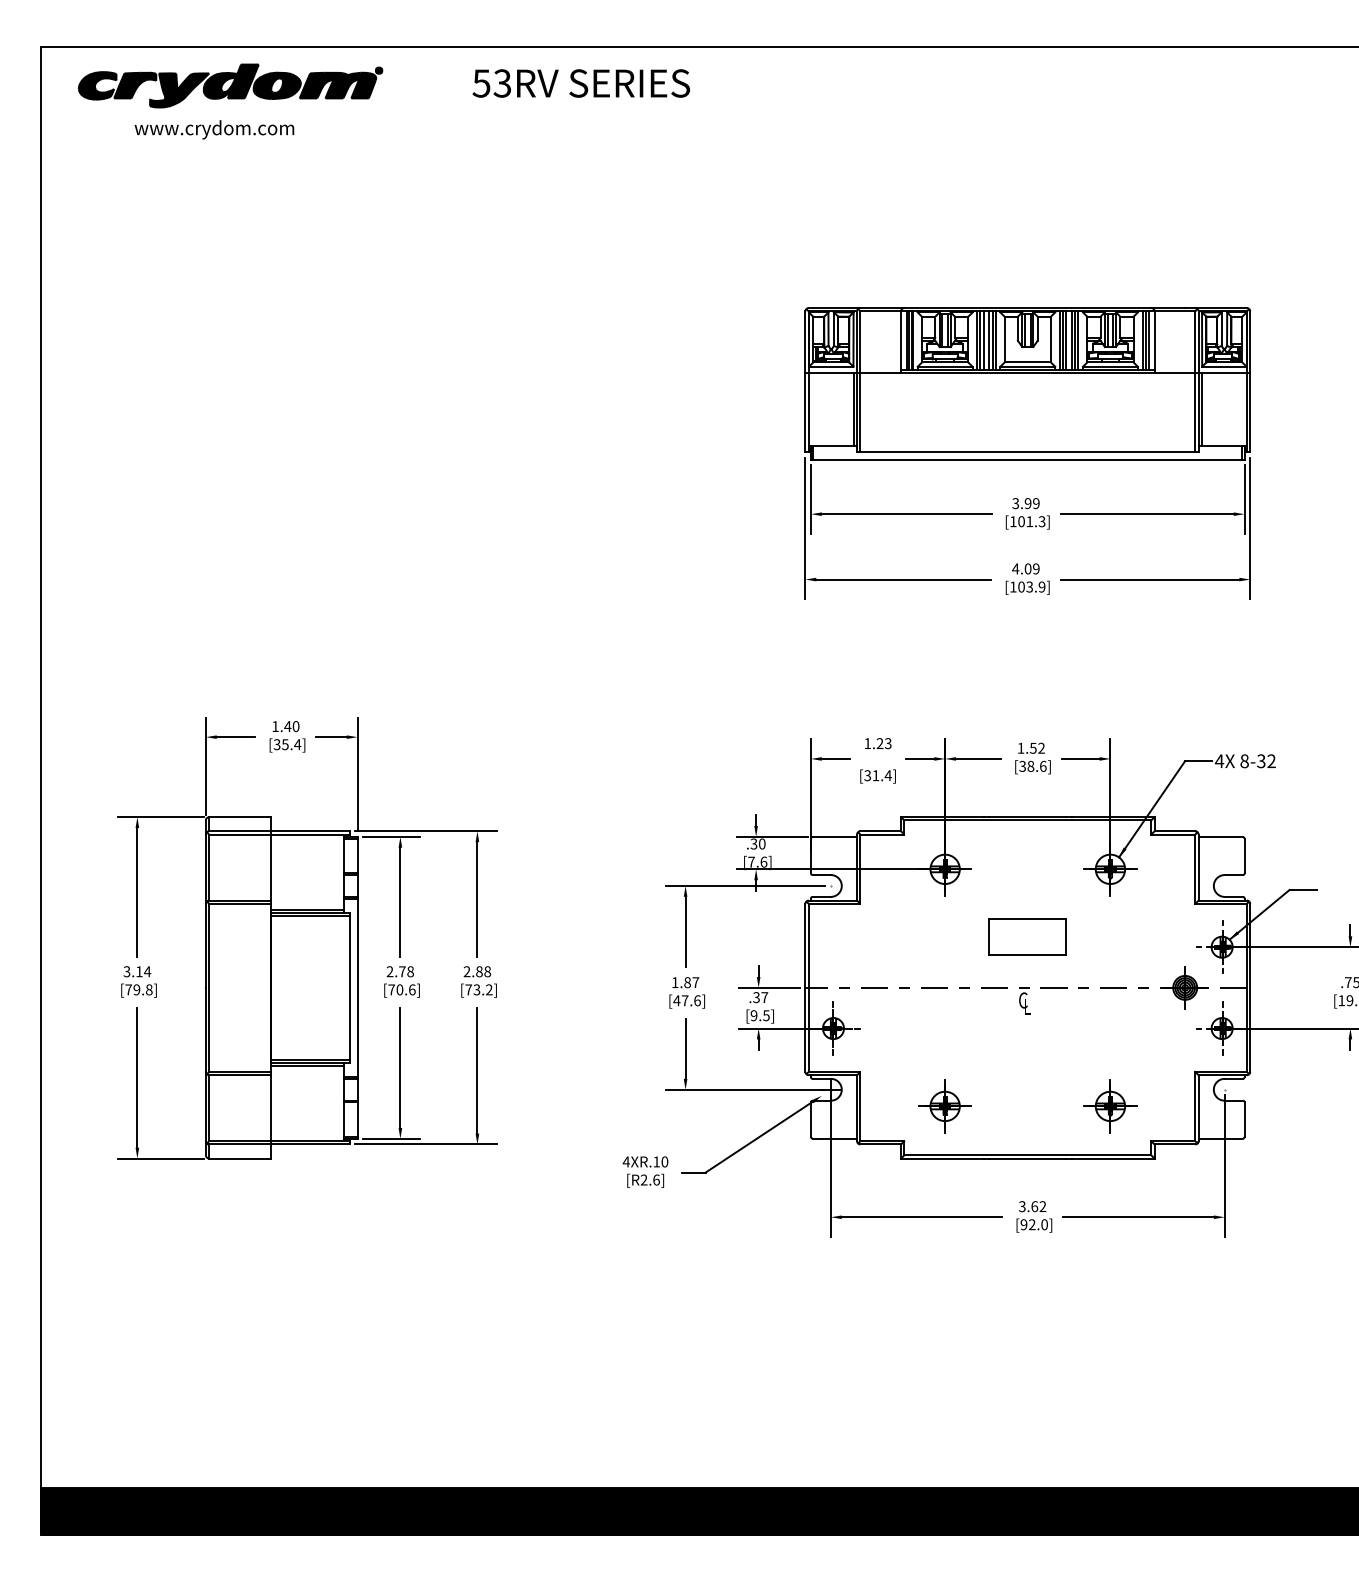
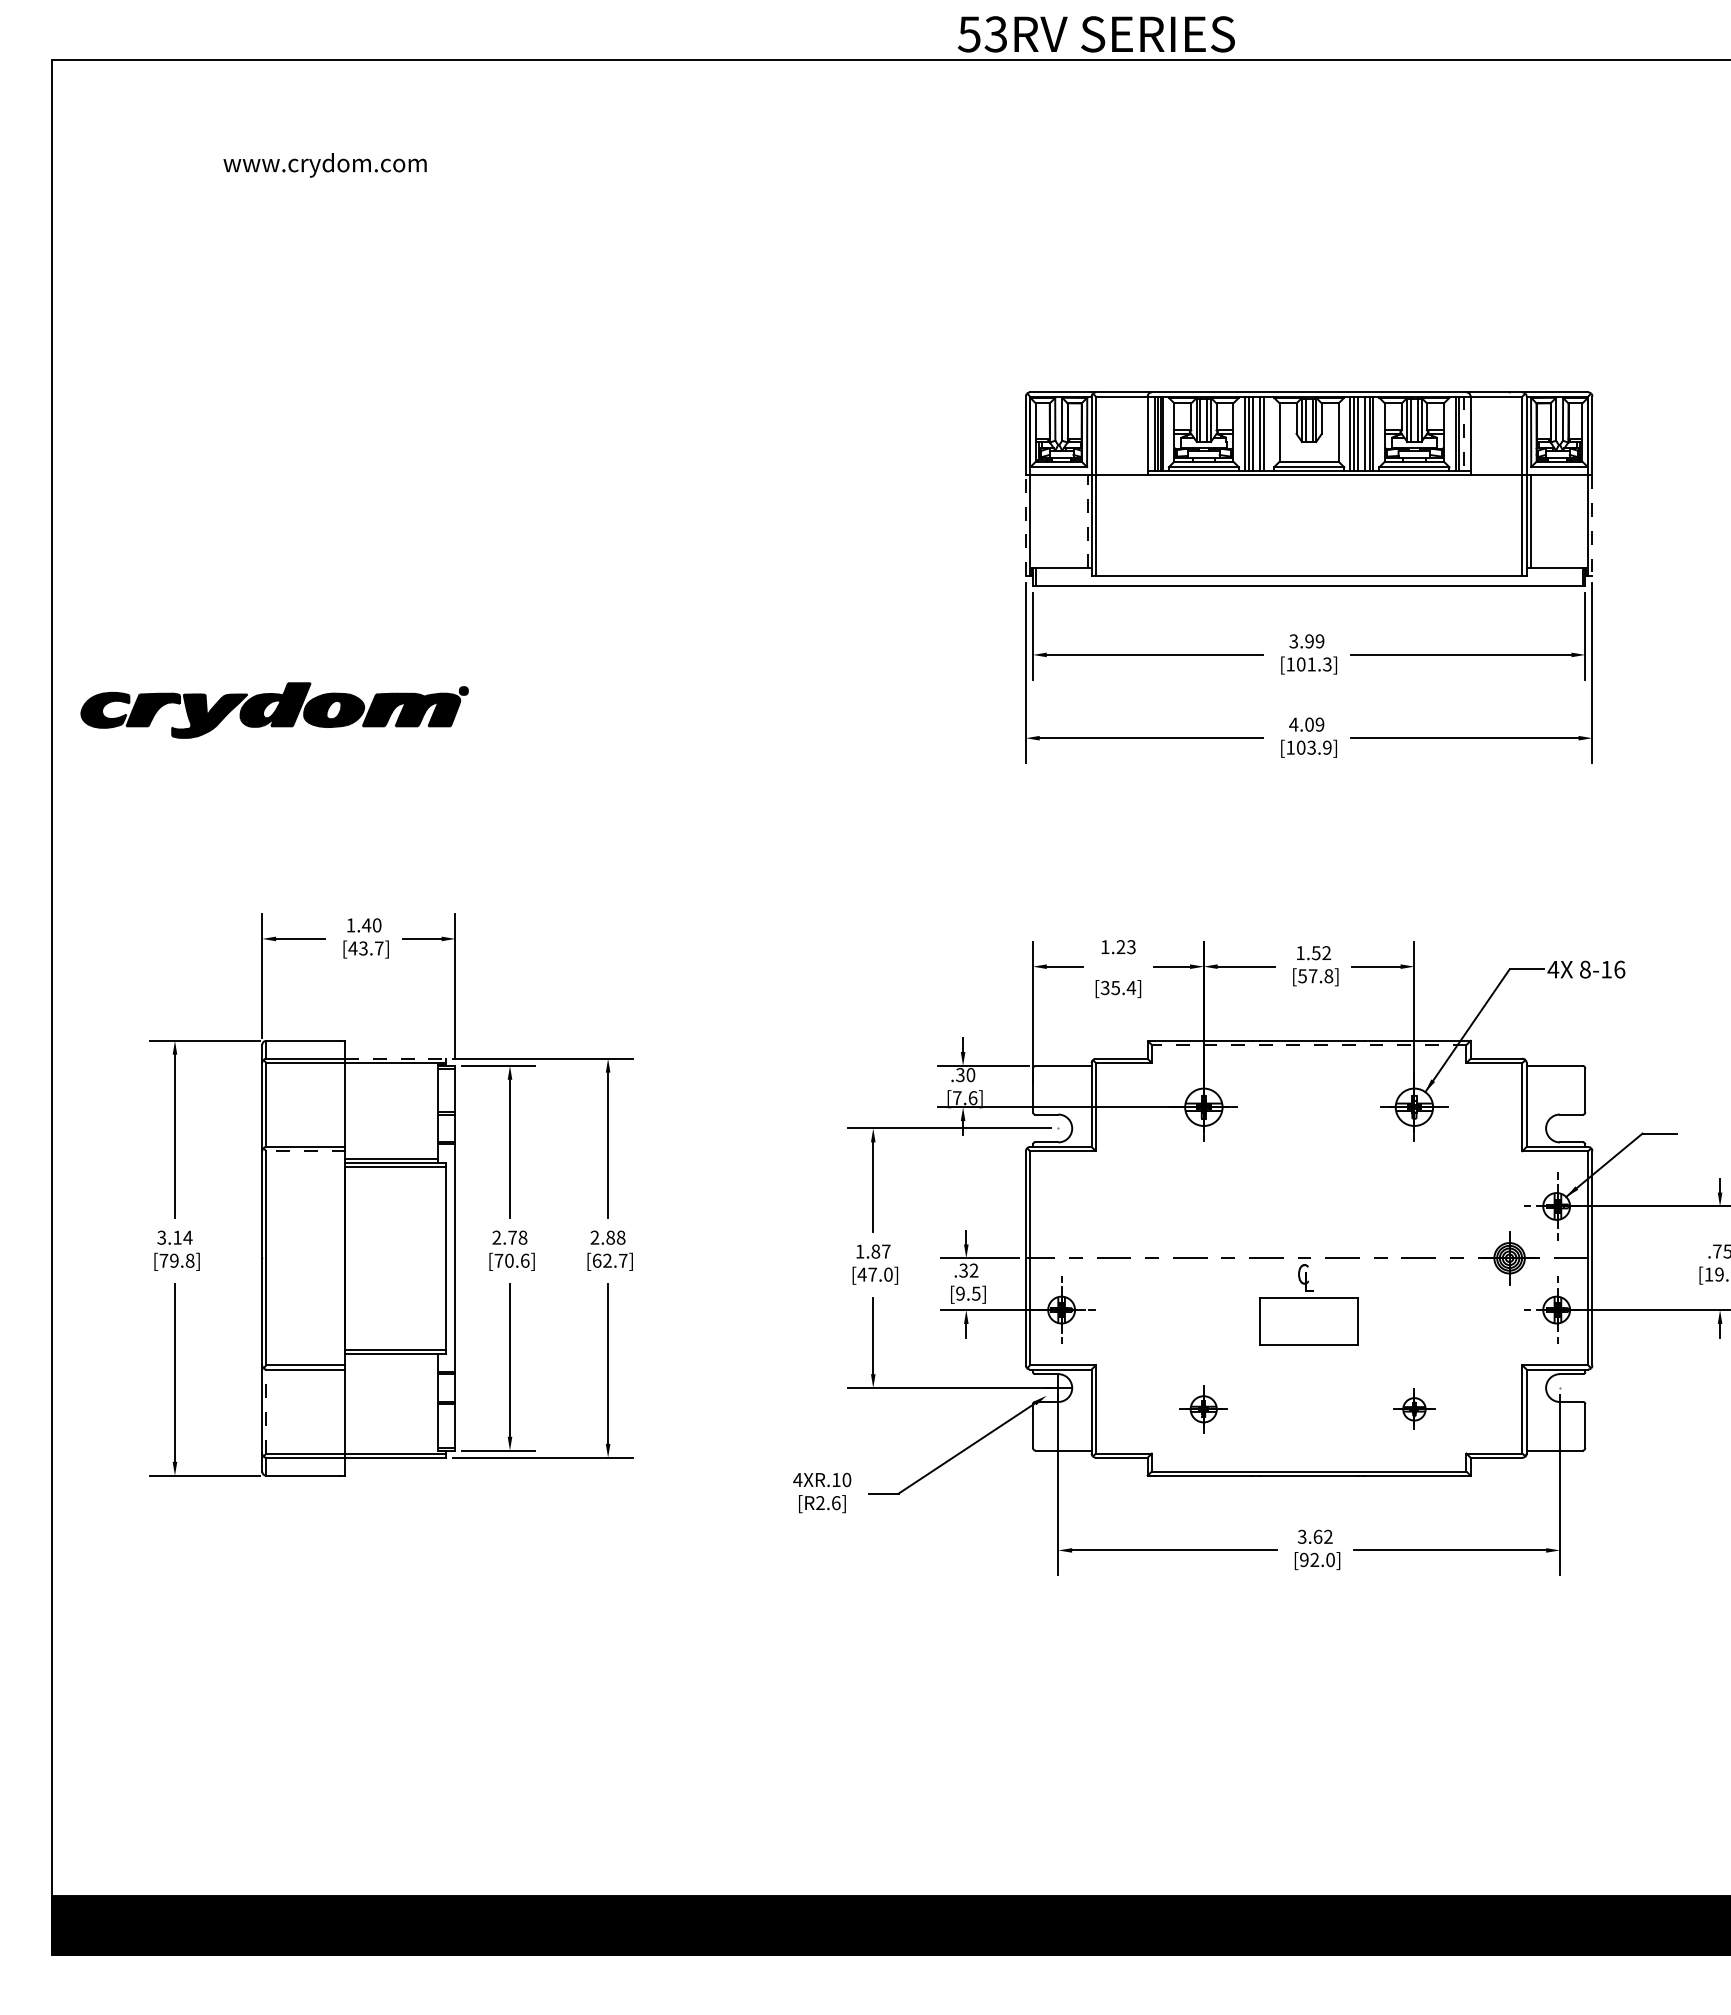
text: (581, 83) -> (1096, 34), moved
part: (230, 85) -> (274, 710), moved
text: (213, 129) -> (324, 165), moved
line: (995, 340) -> (1267, 433), removed
line: (1148, 341) -> (1463, 434), solid -> dashed
line: (853, 409) -> (1087, 521), solid -> dashed
line: (805, 412) -> (1025, 525), solid -> dashed
line: (1250, 413) -> (1592, 526), solid -> dashed
text: (286, 744) -> (365, 948), [35.4] -> [43.7]
text: (1266, 761) -> (1613, 969), 8-32 -> 8-16
text: (1032, 766) -> (1315, 976), [38.6] -> [57.8]
text: (875, 776) -> (1115, 988), [31.4] -> [35.4]
line: (1027, 820) -> (1308, 1045), solid -> dashed
line: (311, 831) -> (396, 1058), solid -> dashed
line: (239, 904) -> (305, 1151), solid -> dashed
part: (1027, 937) -> (1308, 1321), moved
text: (478, 989) -> (609, 1260), [73.2] -> [62.7]
text: (764, 997) -> (973, 1270), .37 -> .32
text: (697, 1000) -> (888, 1274), [47.6] -> [47.0]
line: (307, 1066) -> (391, 1358), removed
part: (944, 1106) -> (1203, 1409), size x0.7
part: (1110, 1106) -> (1414, 1409), size x0.6
line: (209, 1108) -> (266, 1411), solid -> dashed

